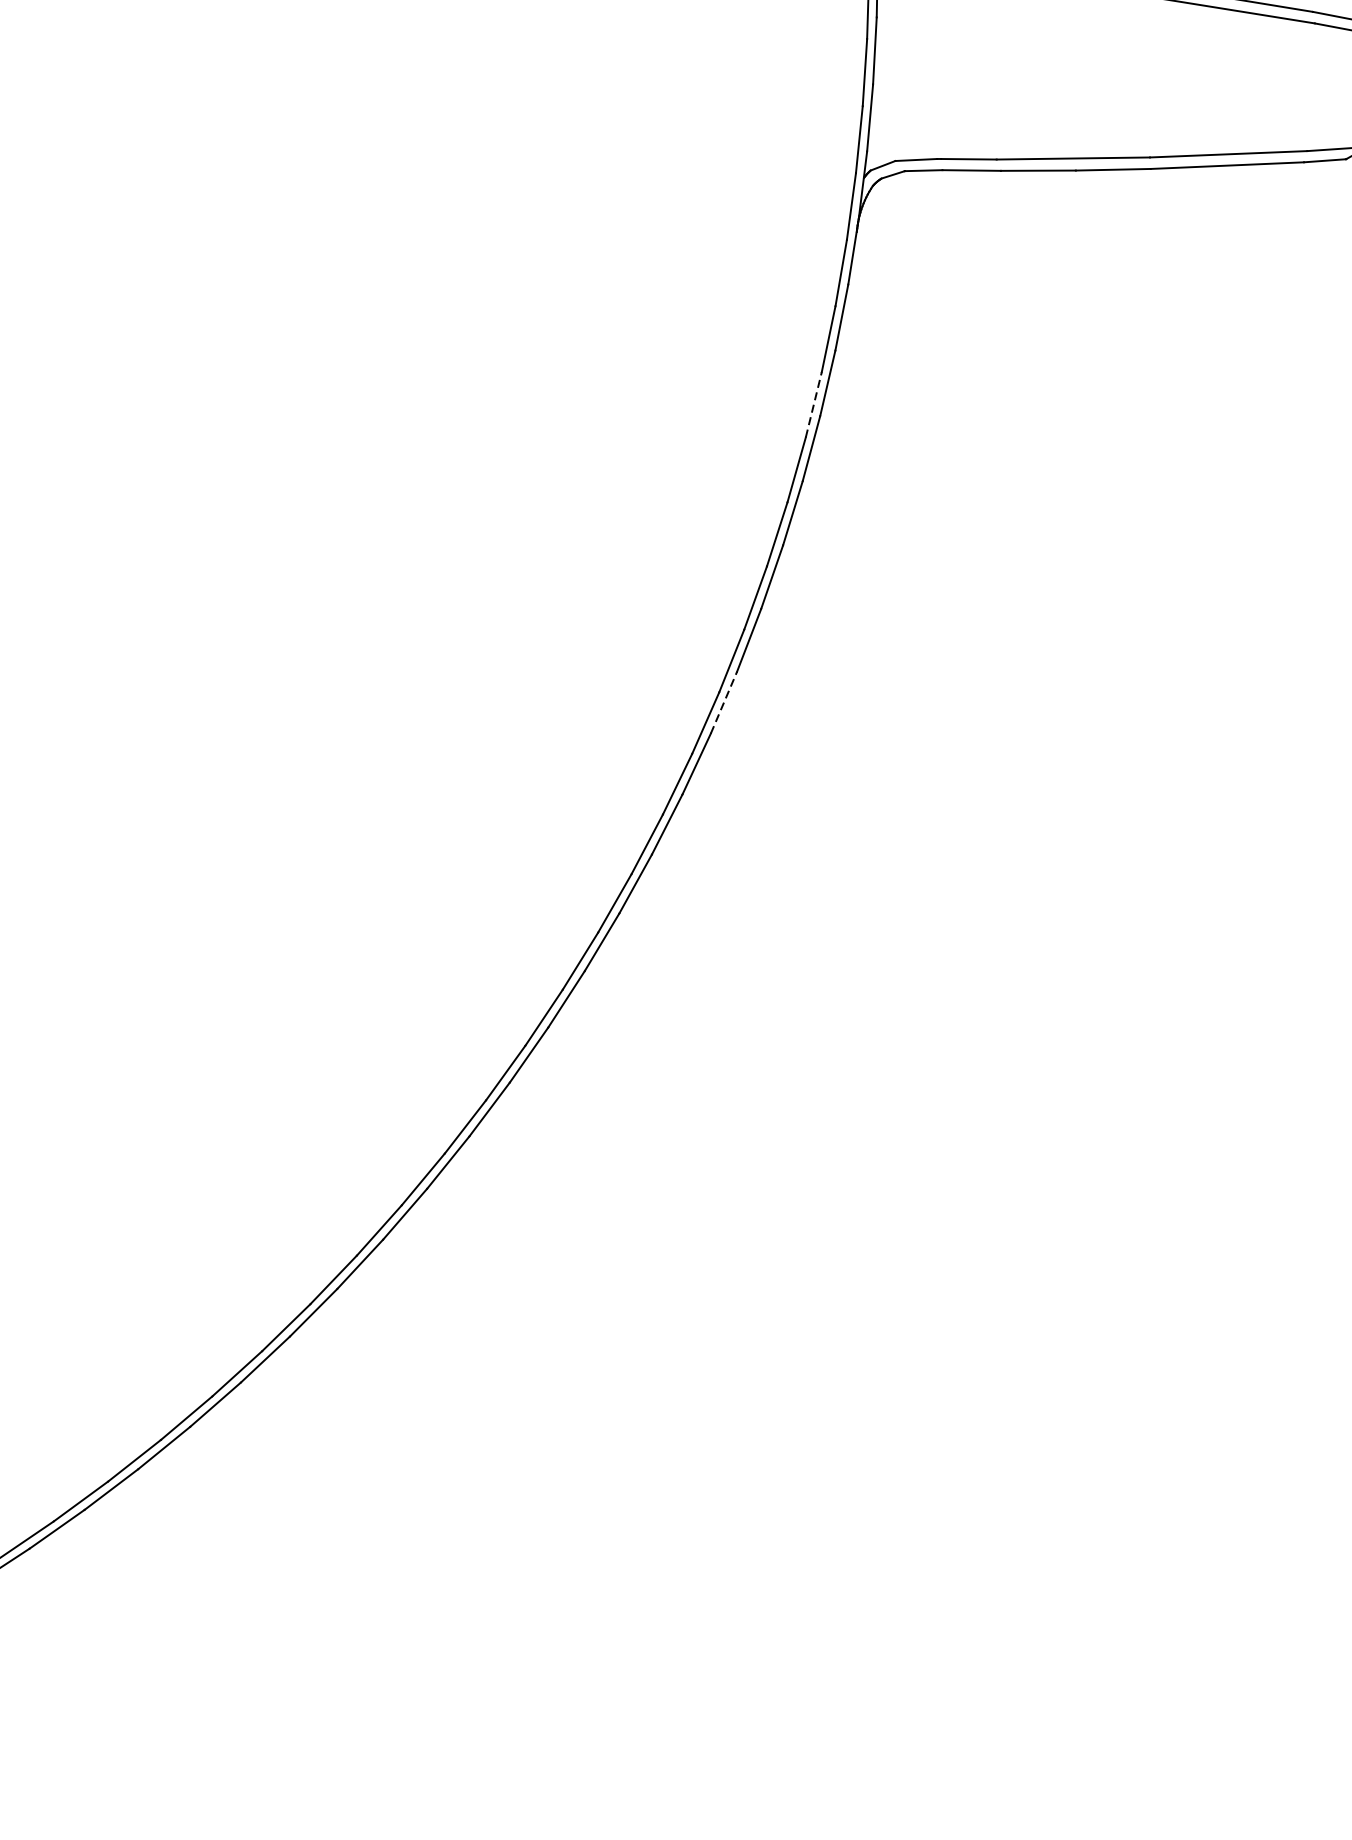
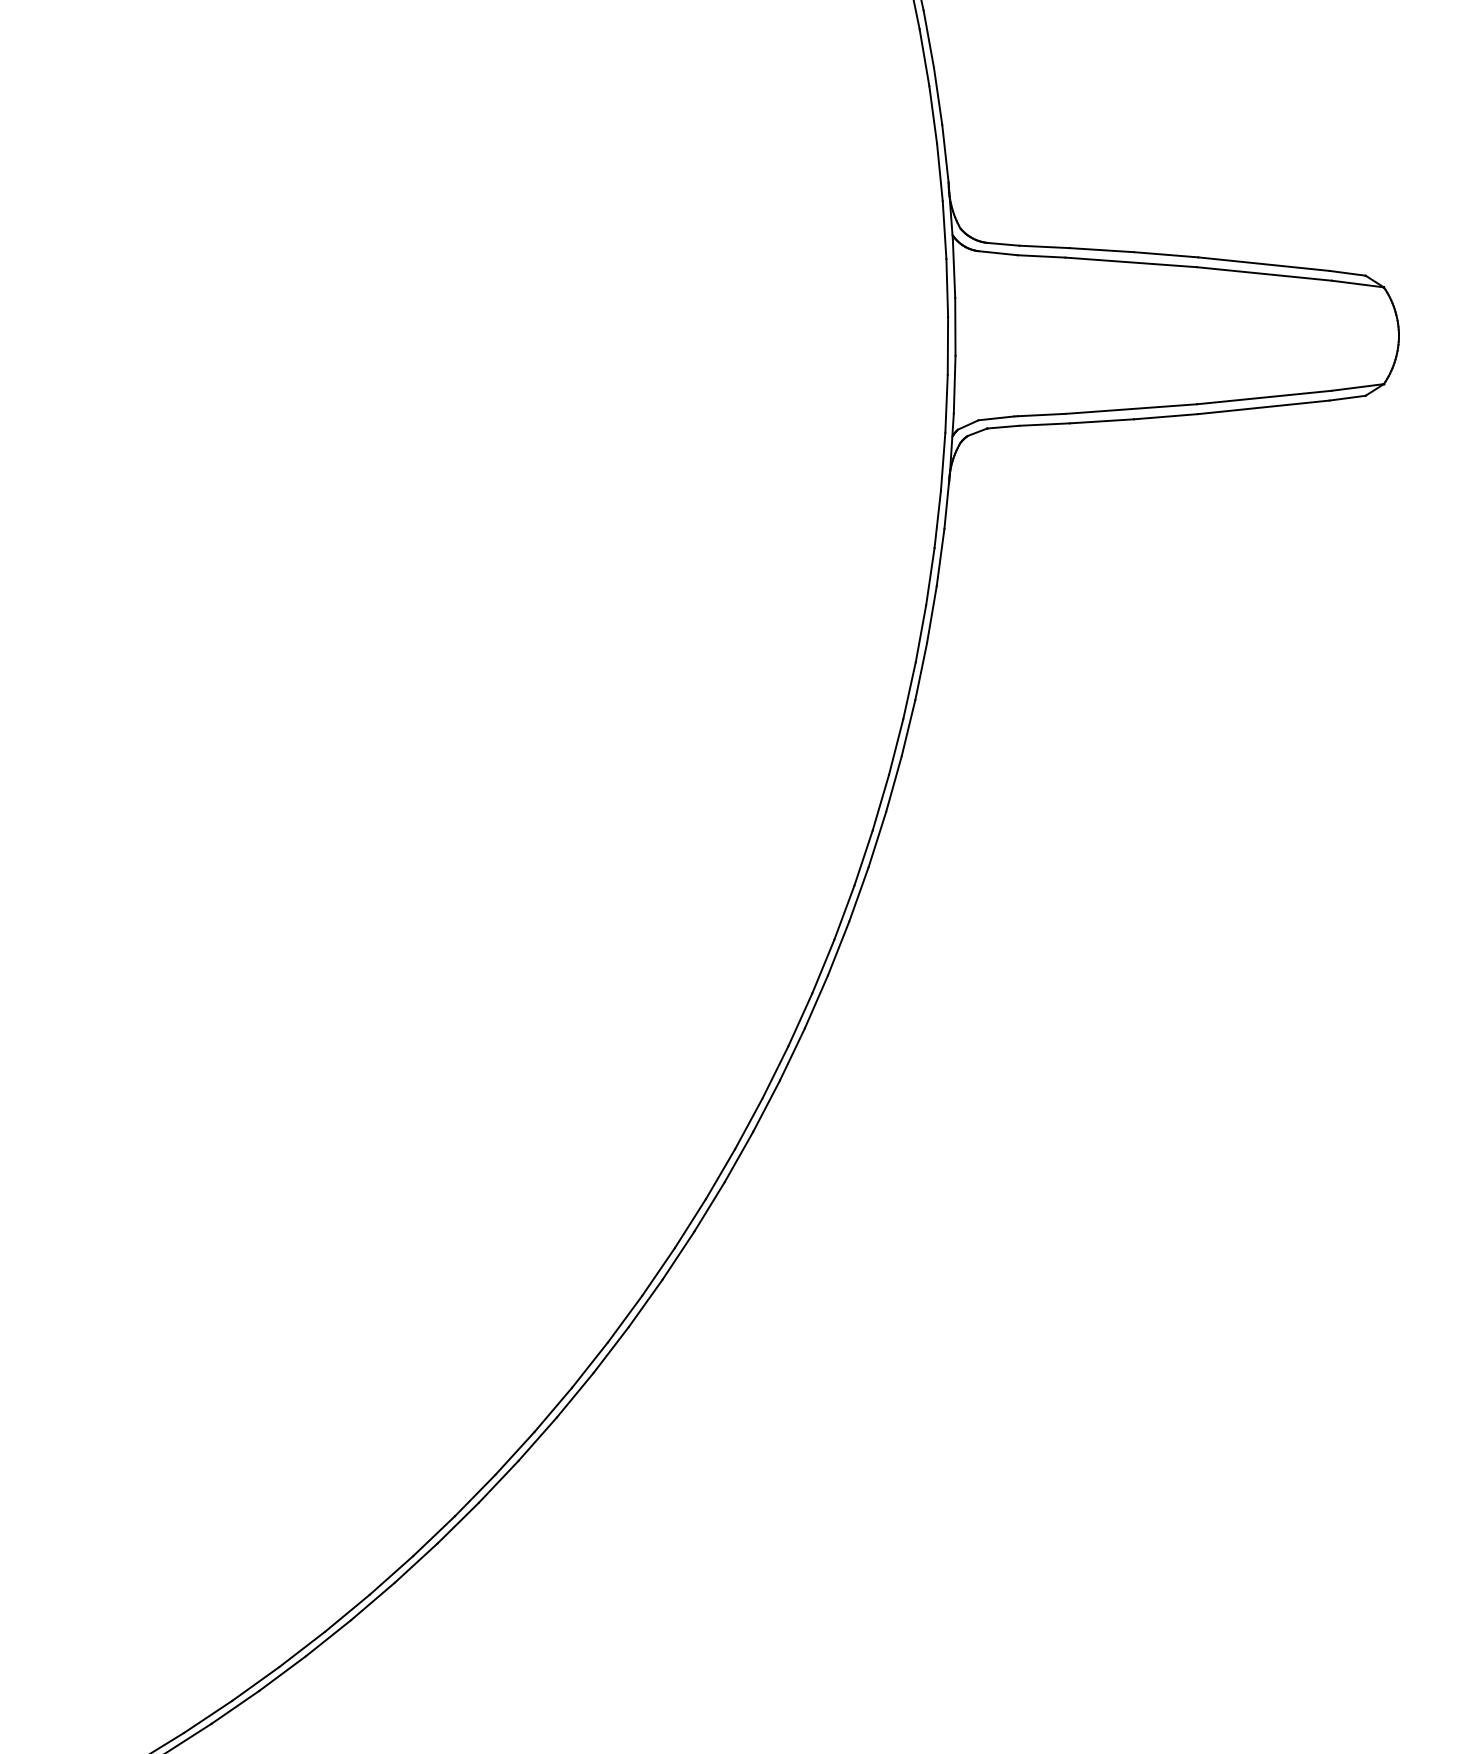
line: (813, 404) -> (920, 633), dashed -> solid
line: (723, 702) -> (858, 894), dashed -> solid

